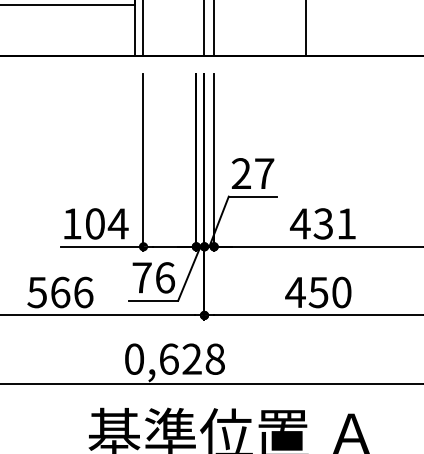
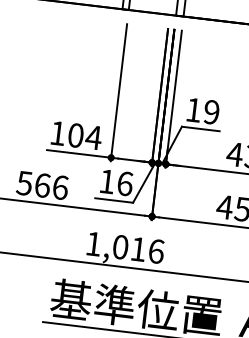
text: (252, 173) -> (202, 111), 27 -> 19
text: (141, 277) -> (106, 181), 76 -> 16
text: (175, 358) -> (125, 247), 0,628 -> 1,016

